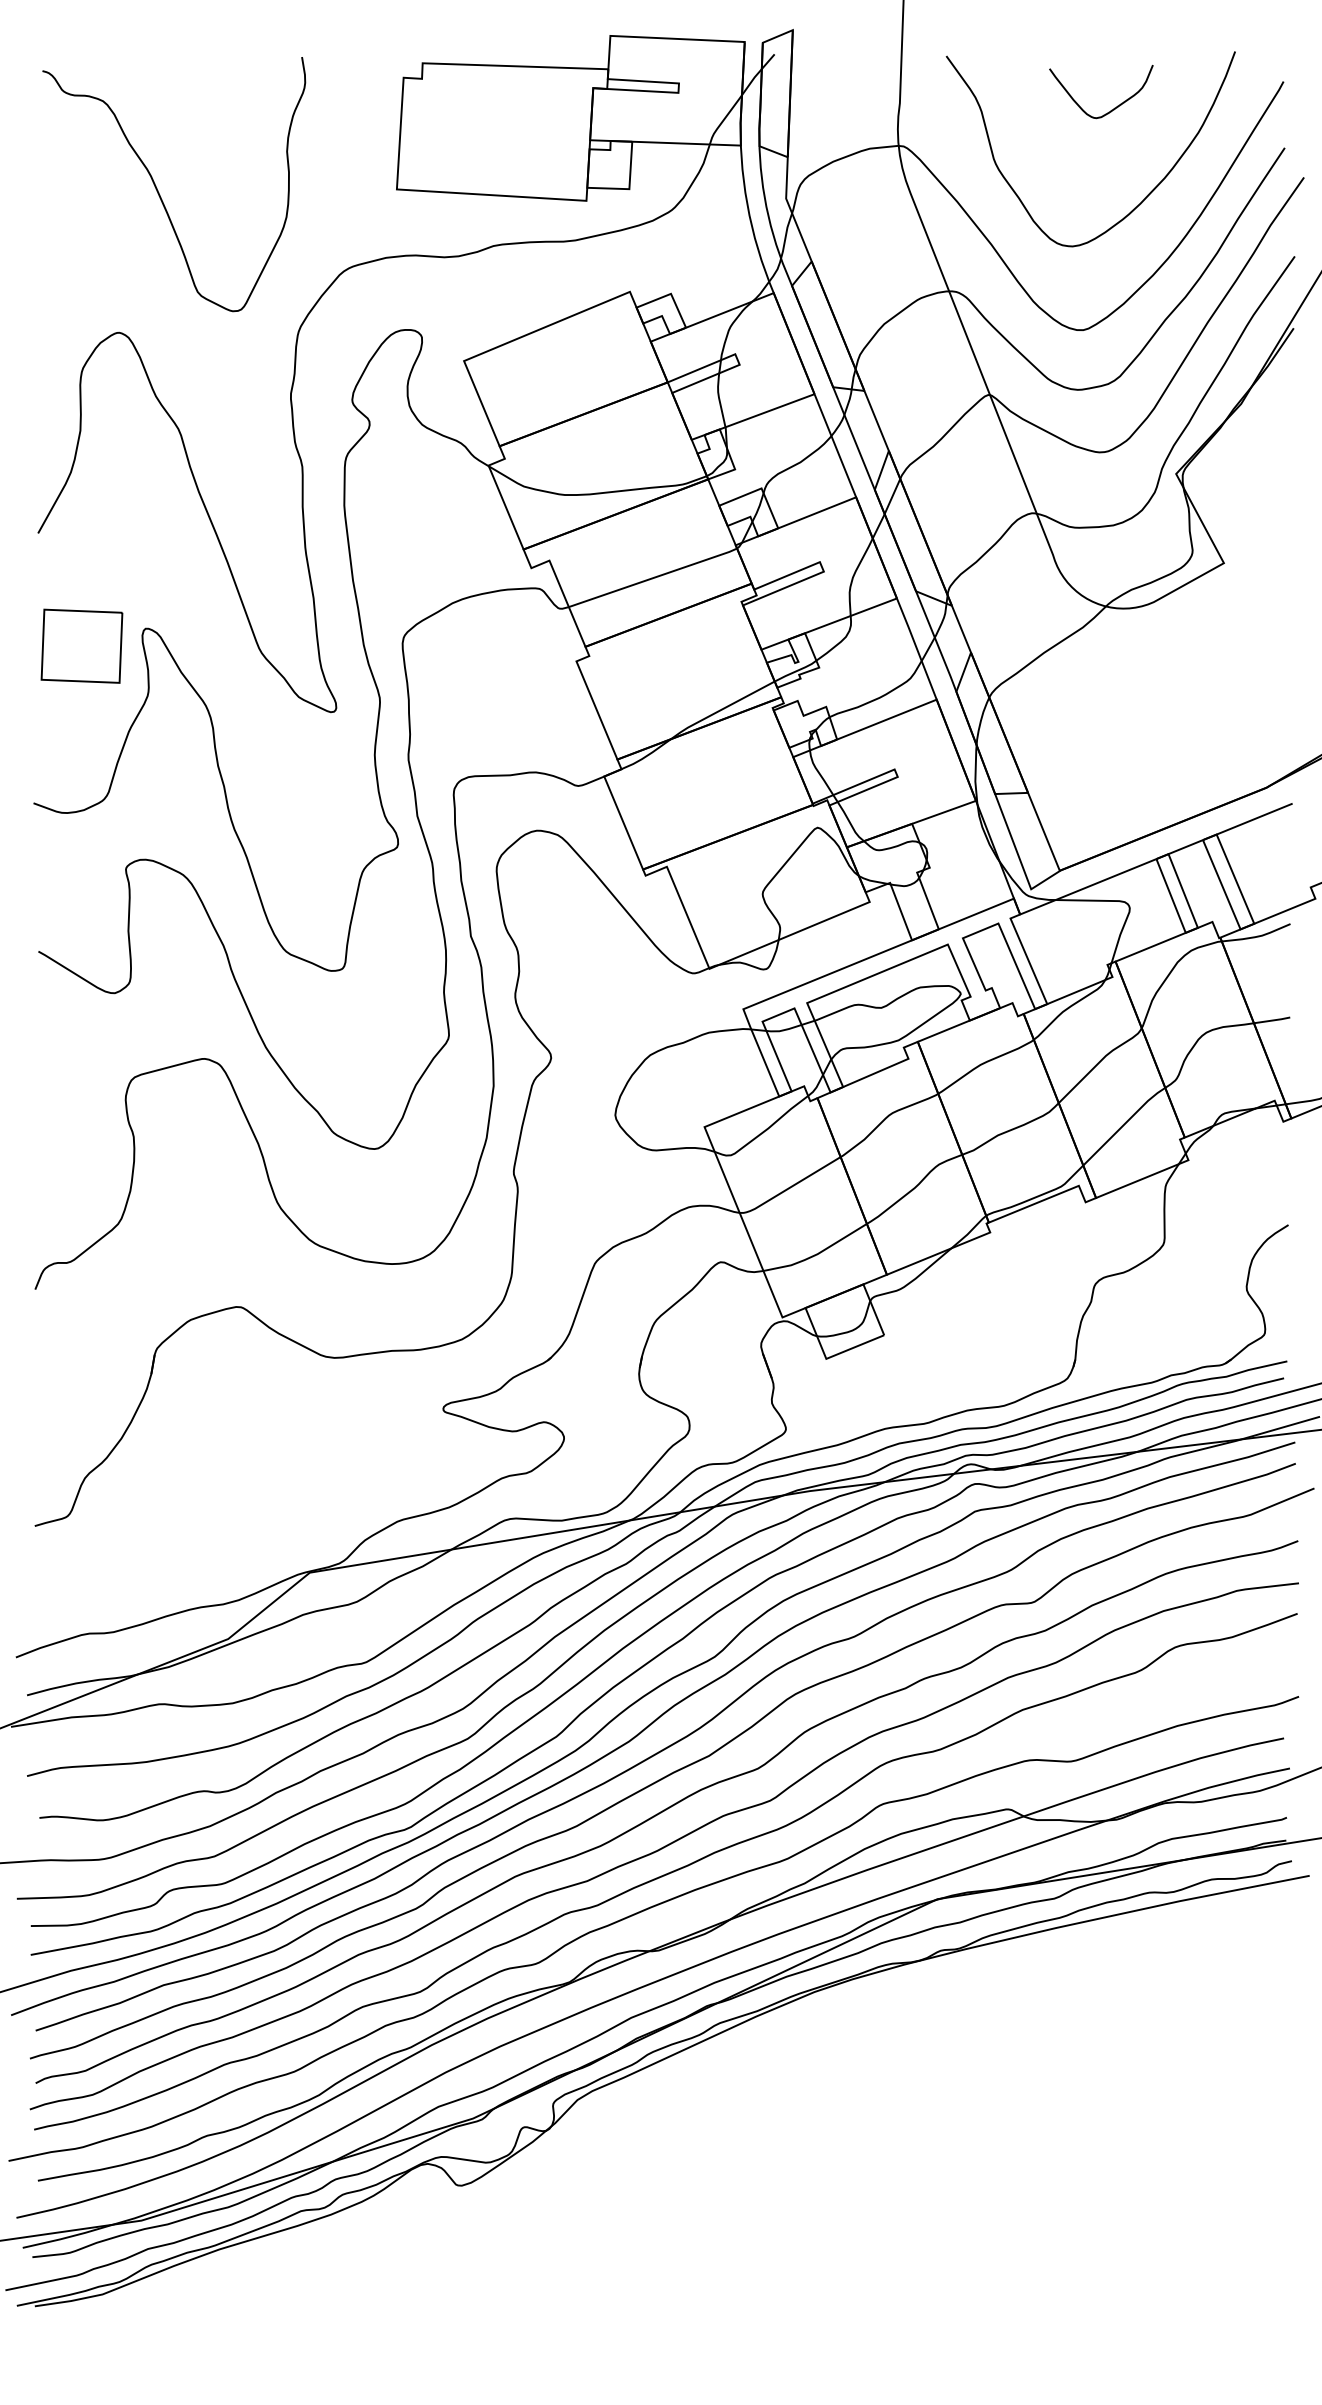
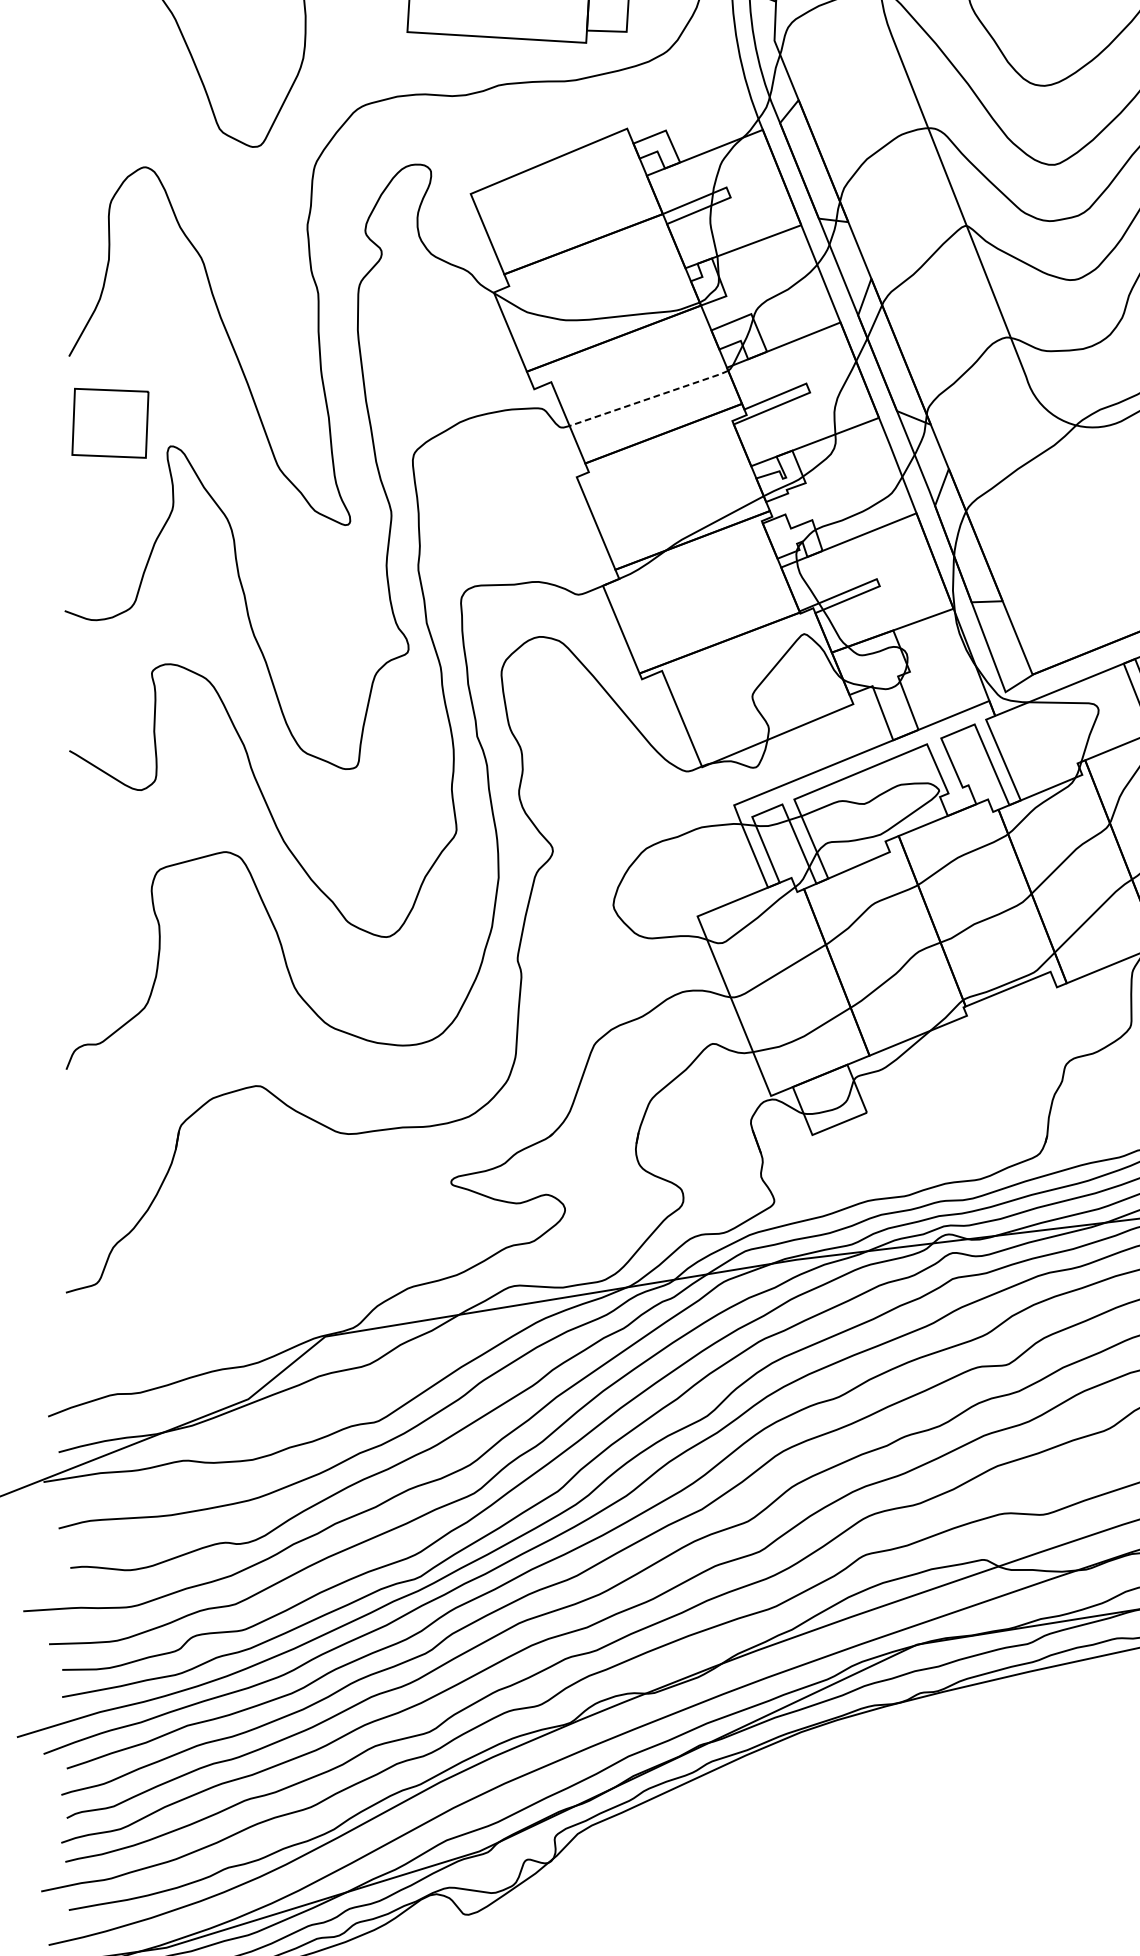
line: (653, 577) -> (649, 398), solid -> dashed
part: (81, 645) -> (109, 422), moved

